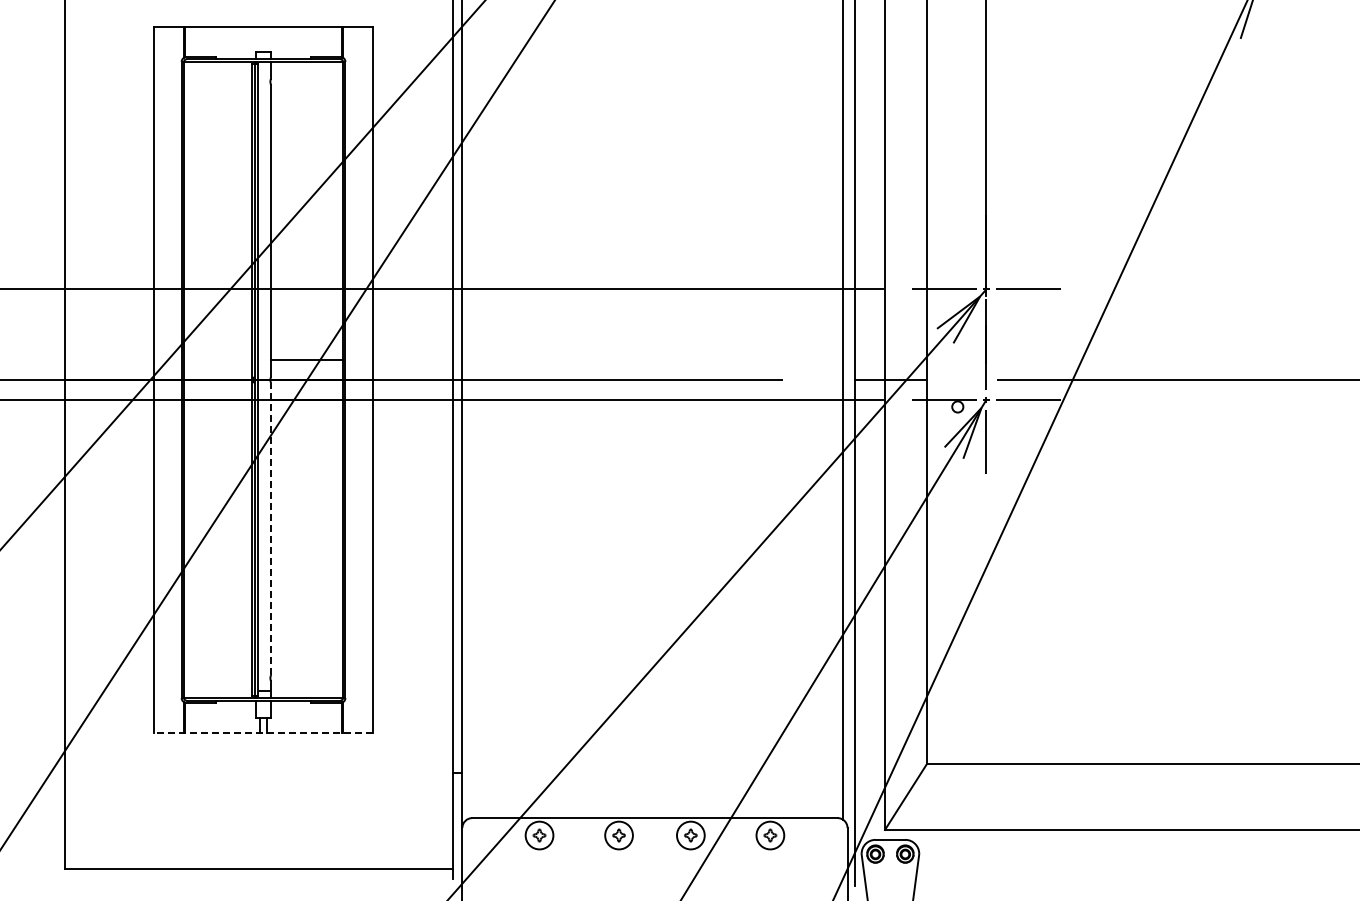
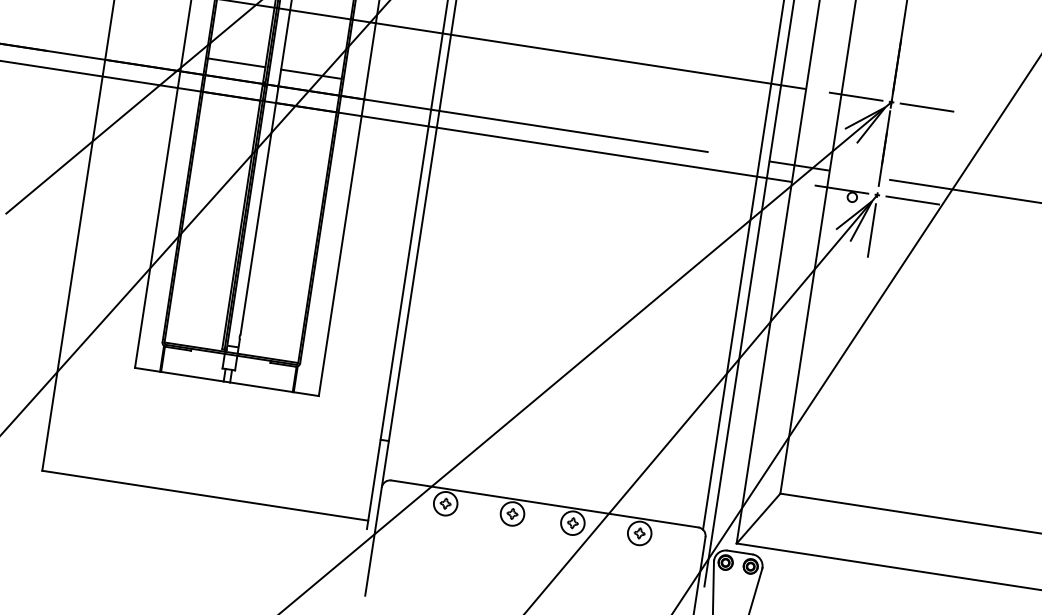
line: (218, 360) -> (236, 63), added
line: (271, 528) -> (259, 211), dashed -> solid
line: (263, 732) -> (226, 381), dashed -> solid

